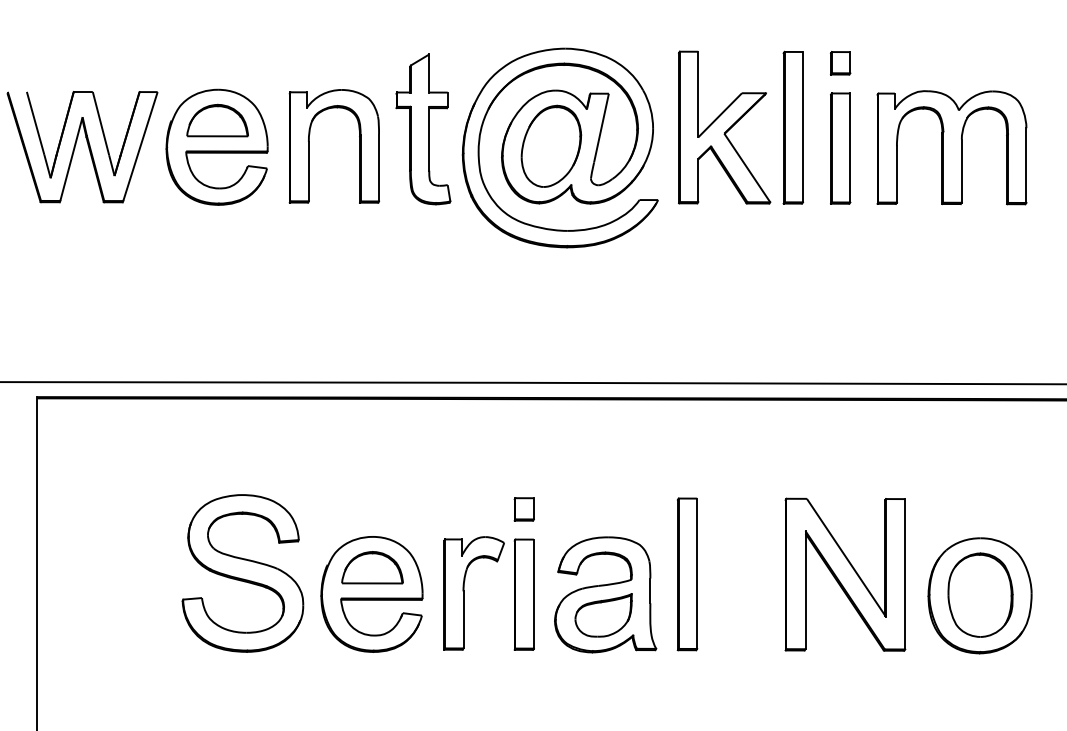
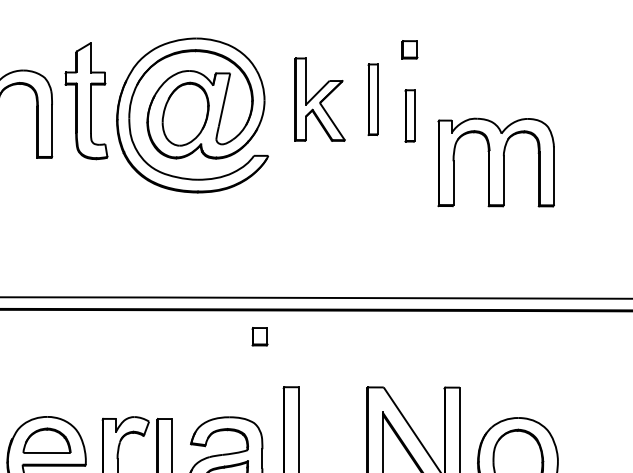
part: (724, 127) -> (319, 99), size x0.7
part: (792, 127) -> (372, 99), size x0.6
part: (951, 147) -> (495, 162), moved
part: (840, 148) -> (409, 115), size x0.6
part: (523, 509) -> (259, 336), moved

